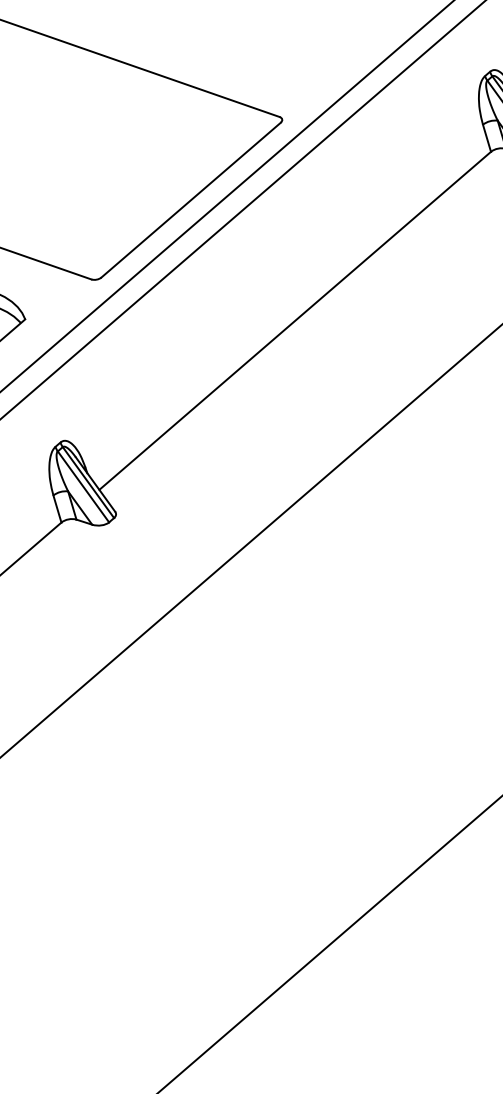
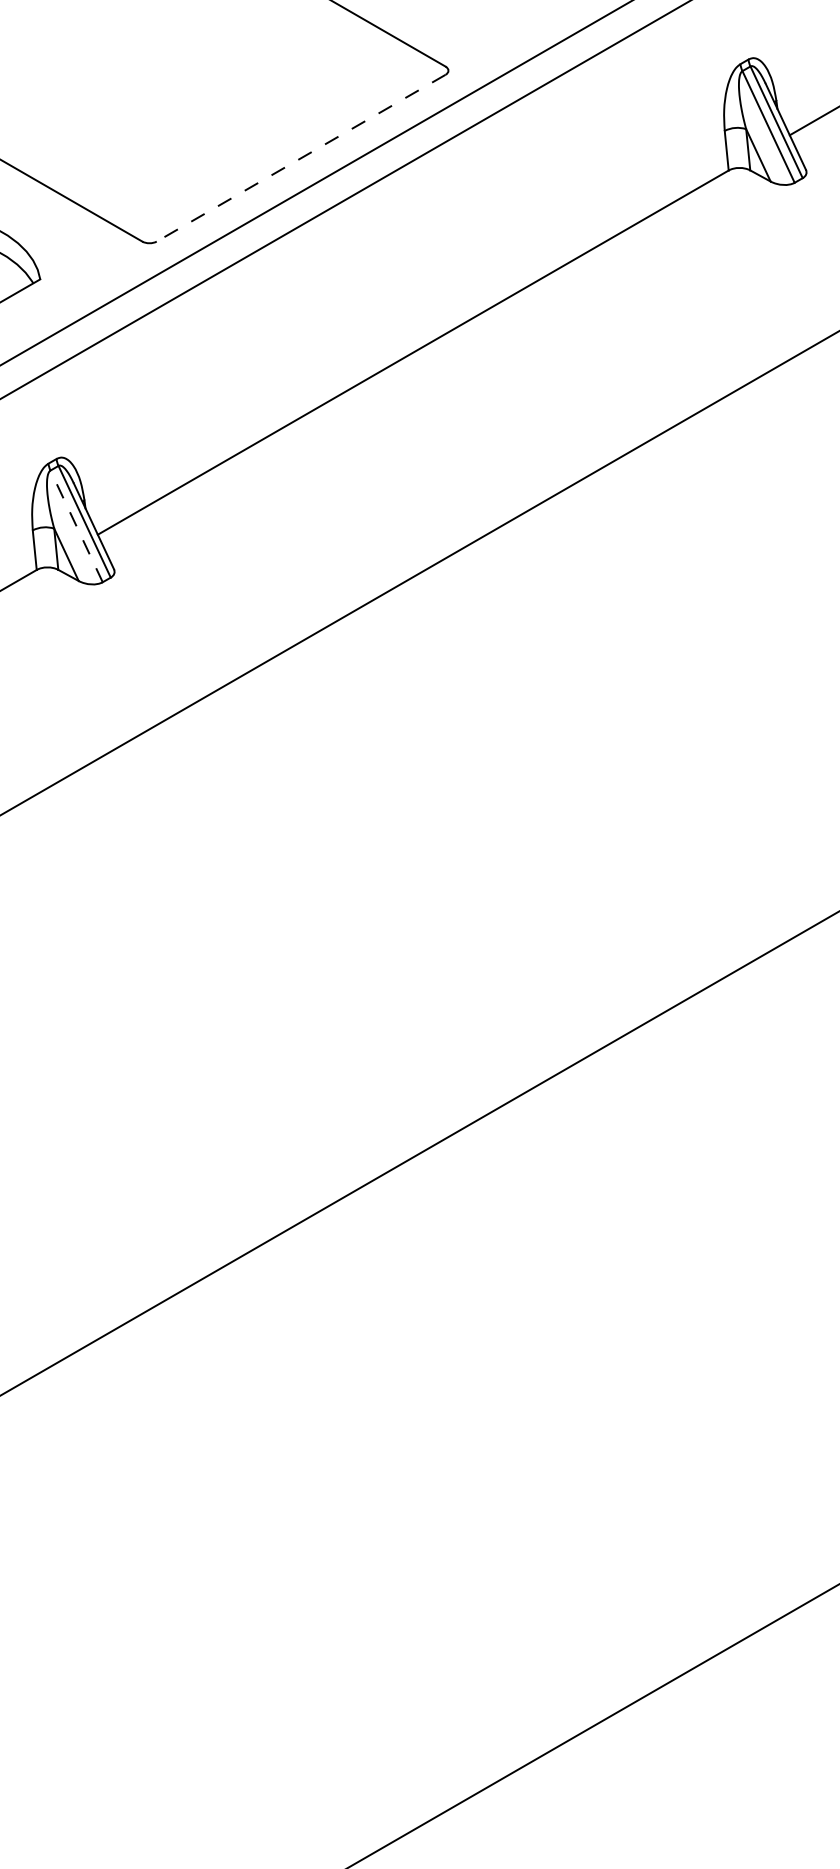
line: (191, 200) -> (301, 158), solid -> dashed
line: (83, 486) -> (76, 526), solid -> dashed

